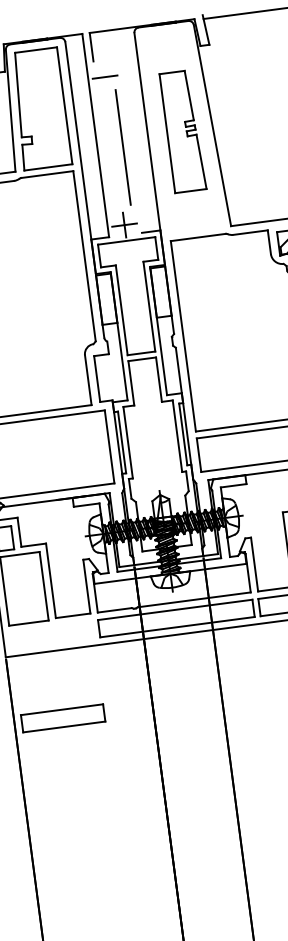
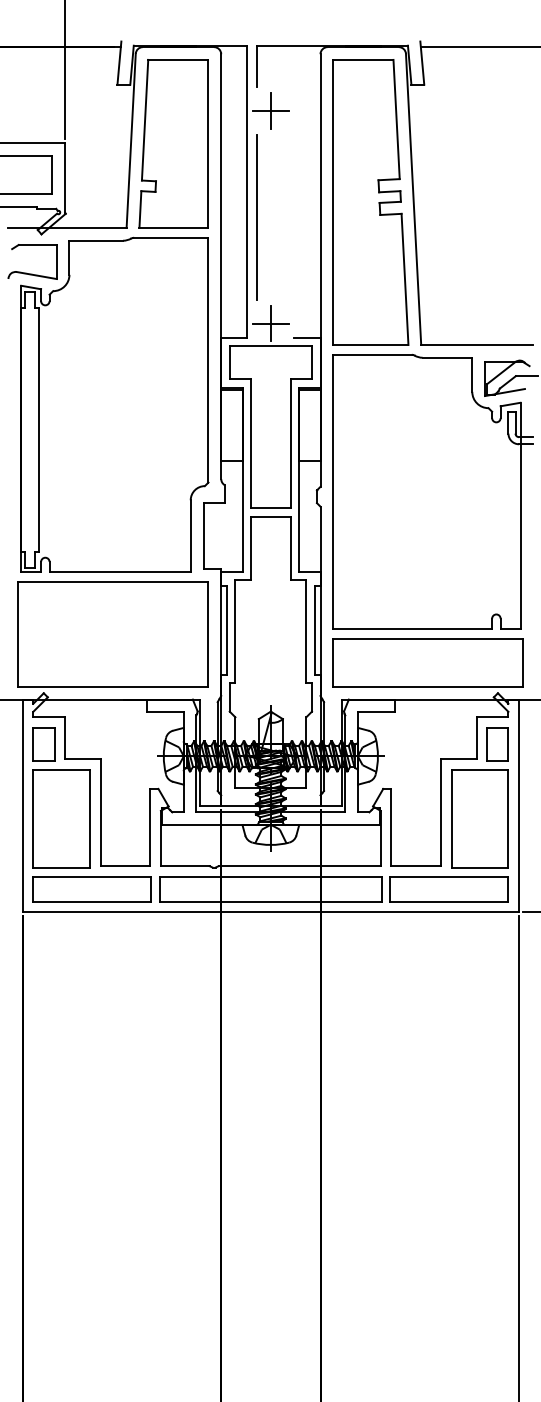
line: (104, 76) -> (270, 110), added
part: (182, 131) -> (370, 202), size x1.67
line: (122, 147) -> (256, 217), moved
part: (62, 718) -> (91, 889), moved

